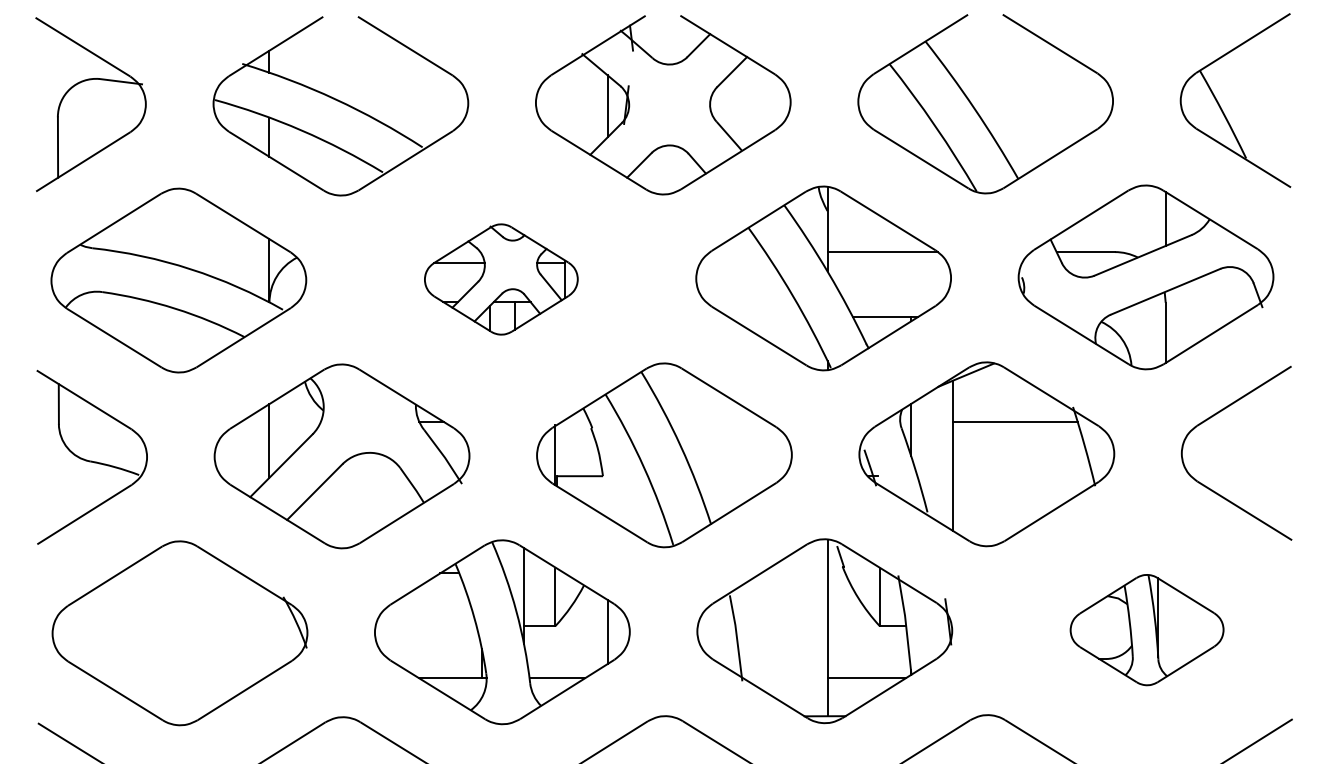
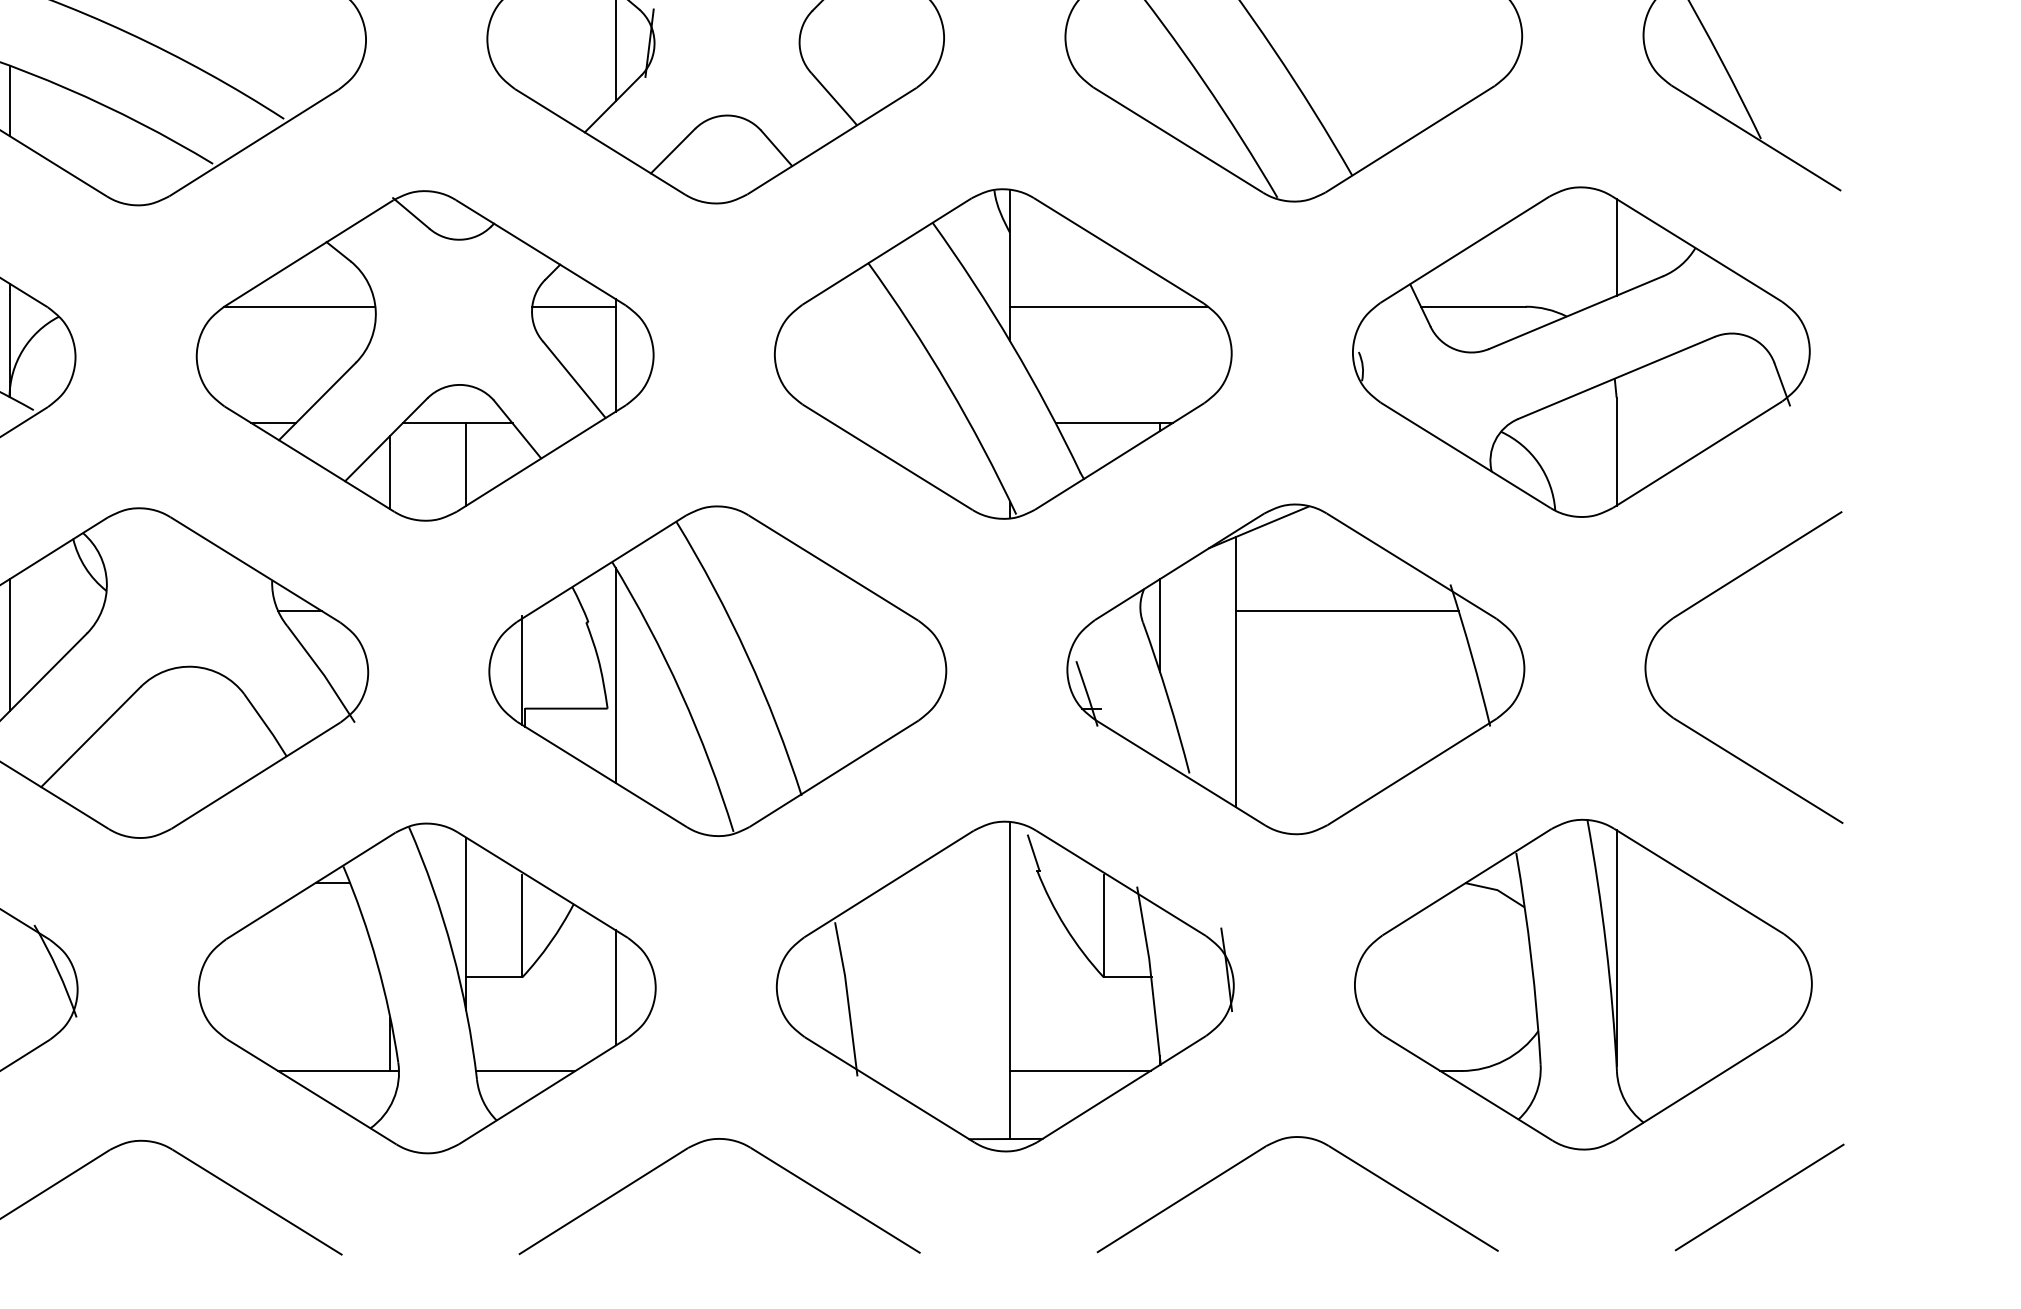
part: (501, 279) -> (425, 355), size x1.67
line: (607, 457) -> (615, 675), added
part: (1146, 629) -> (1582, 983), size x1.67

